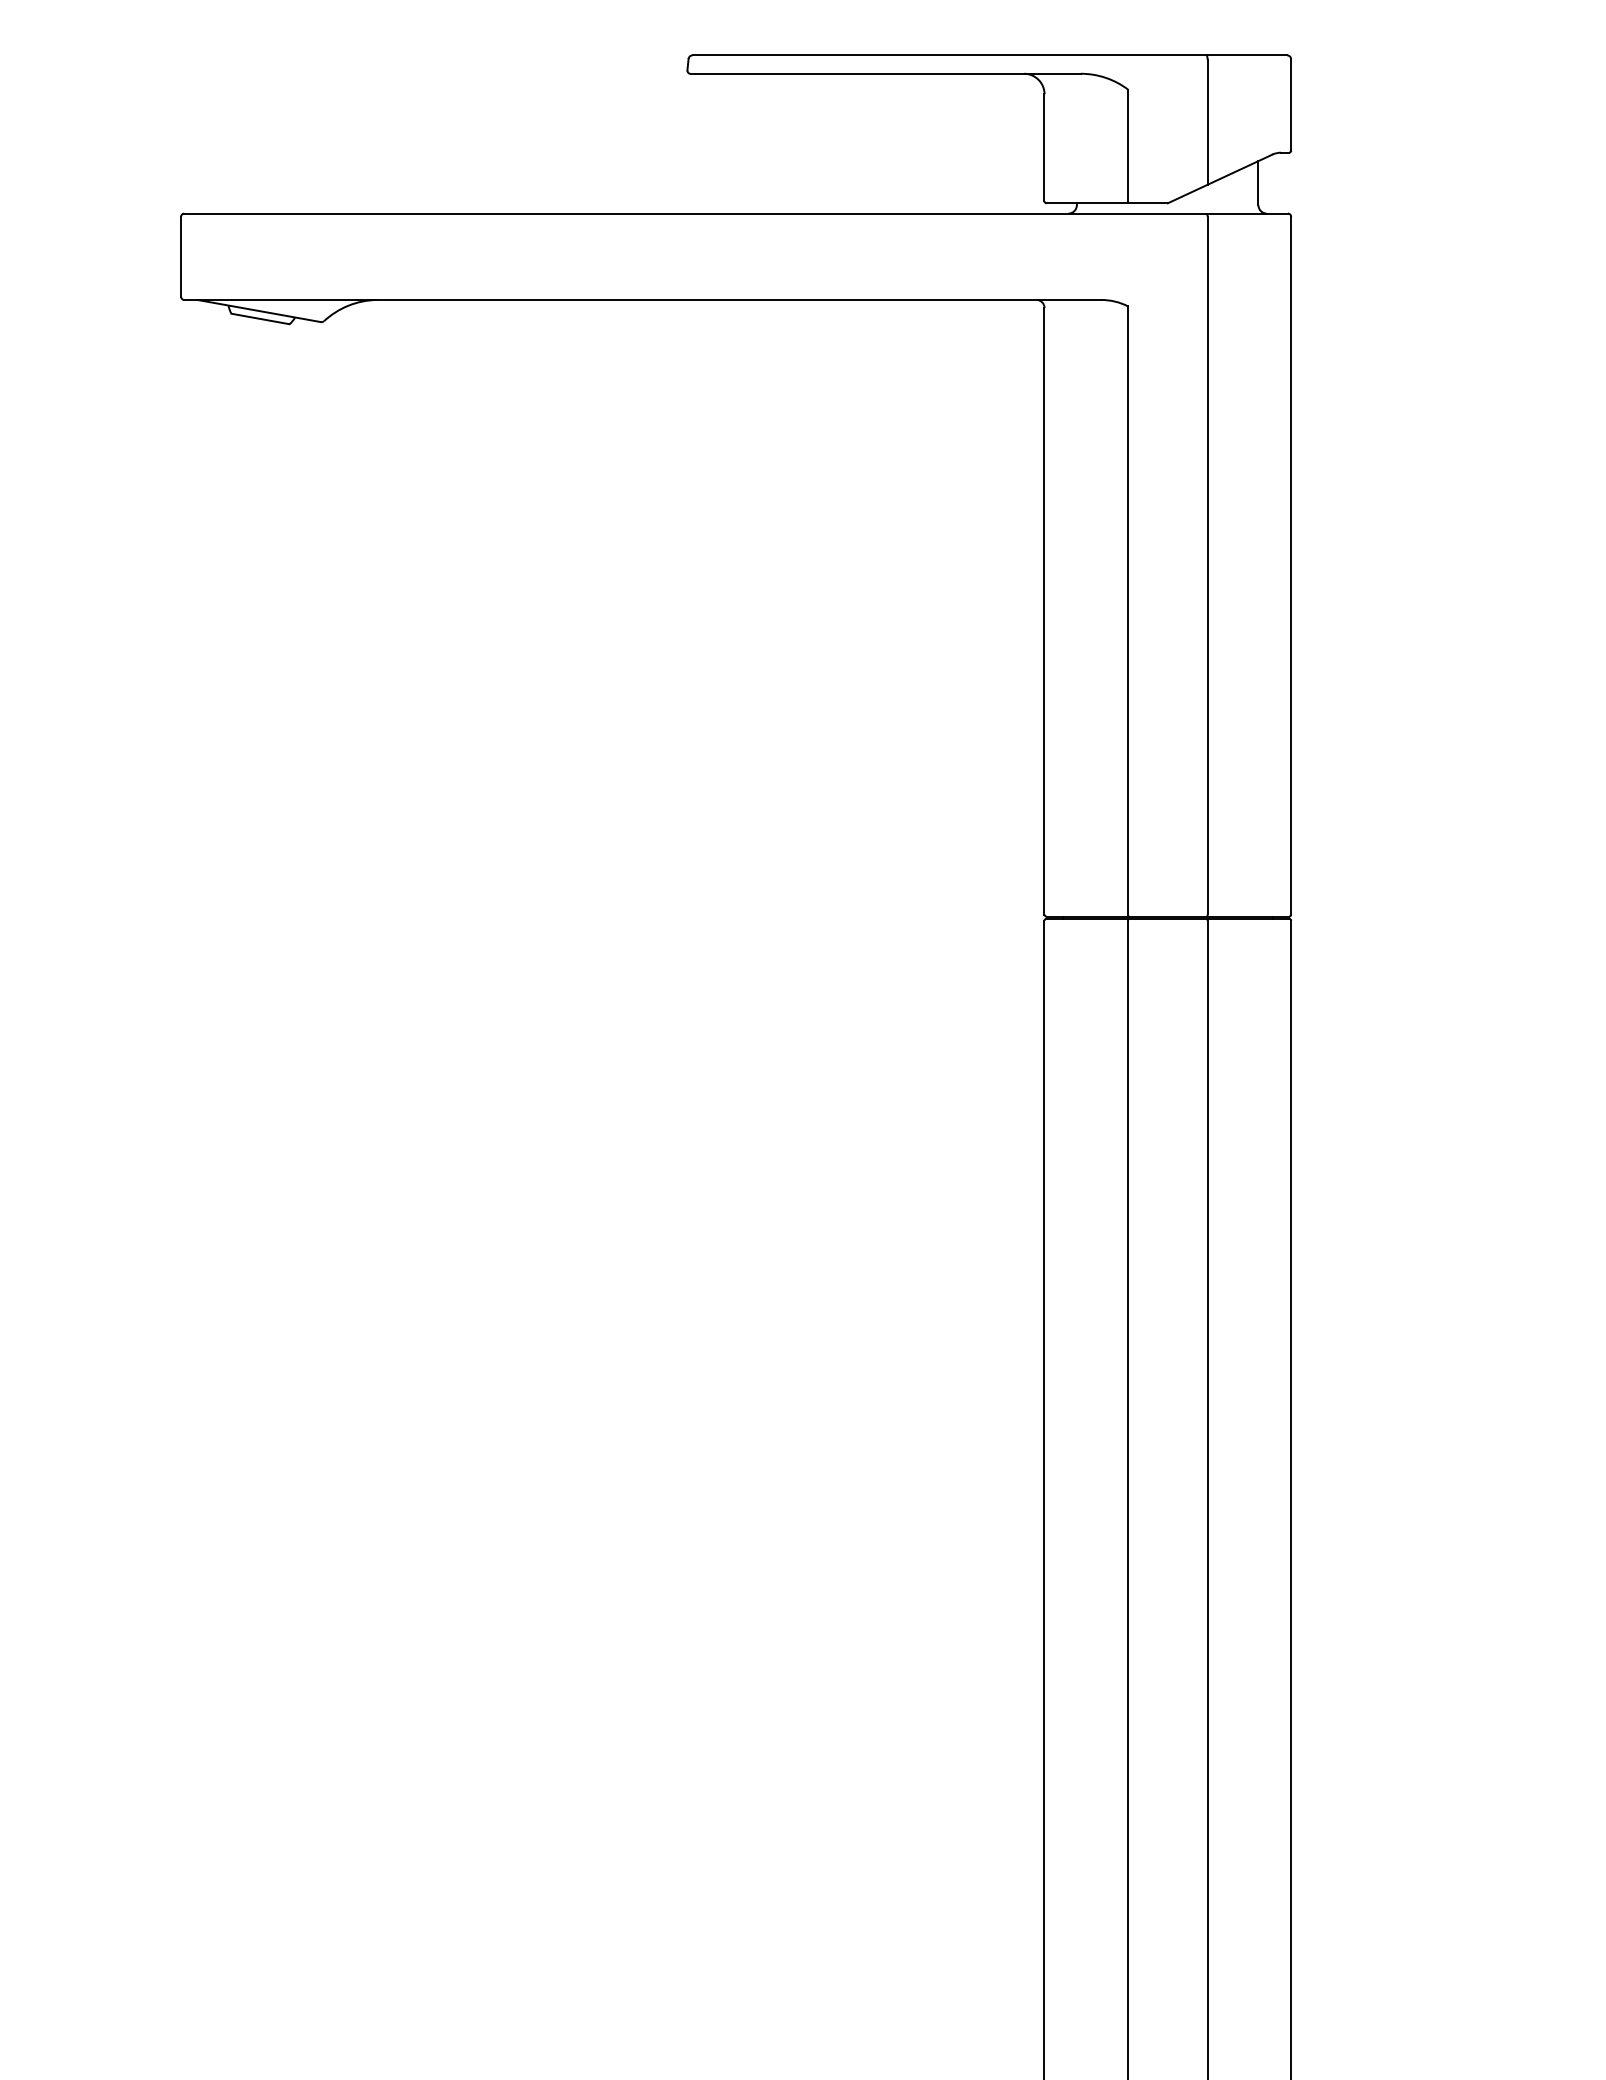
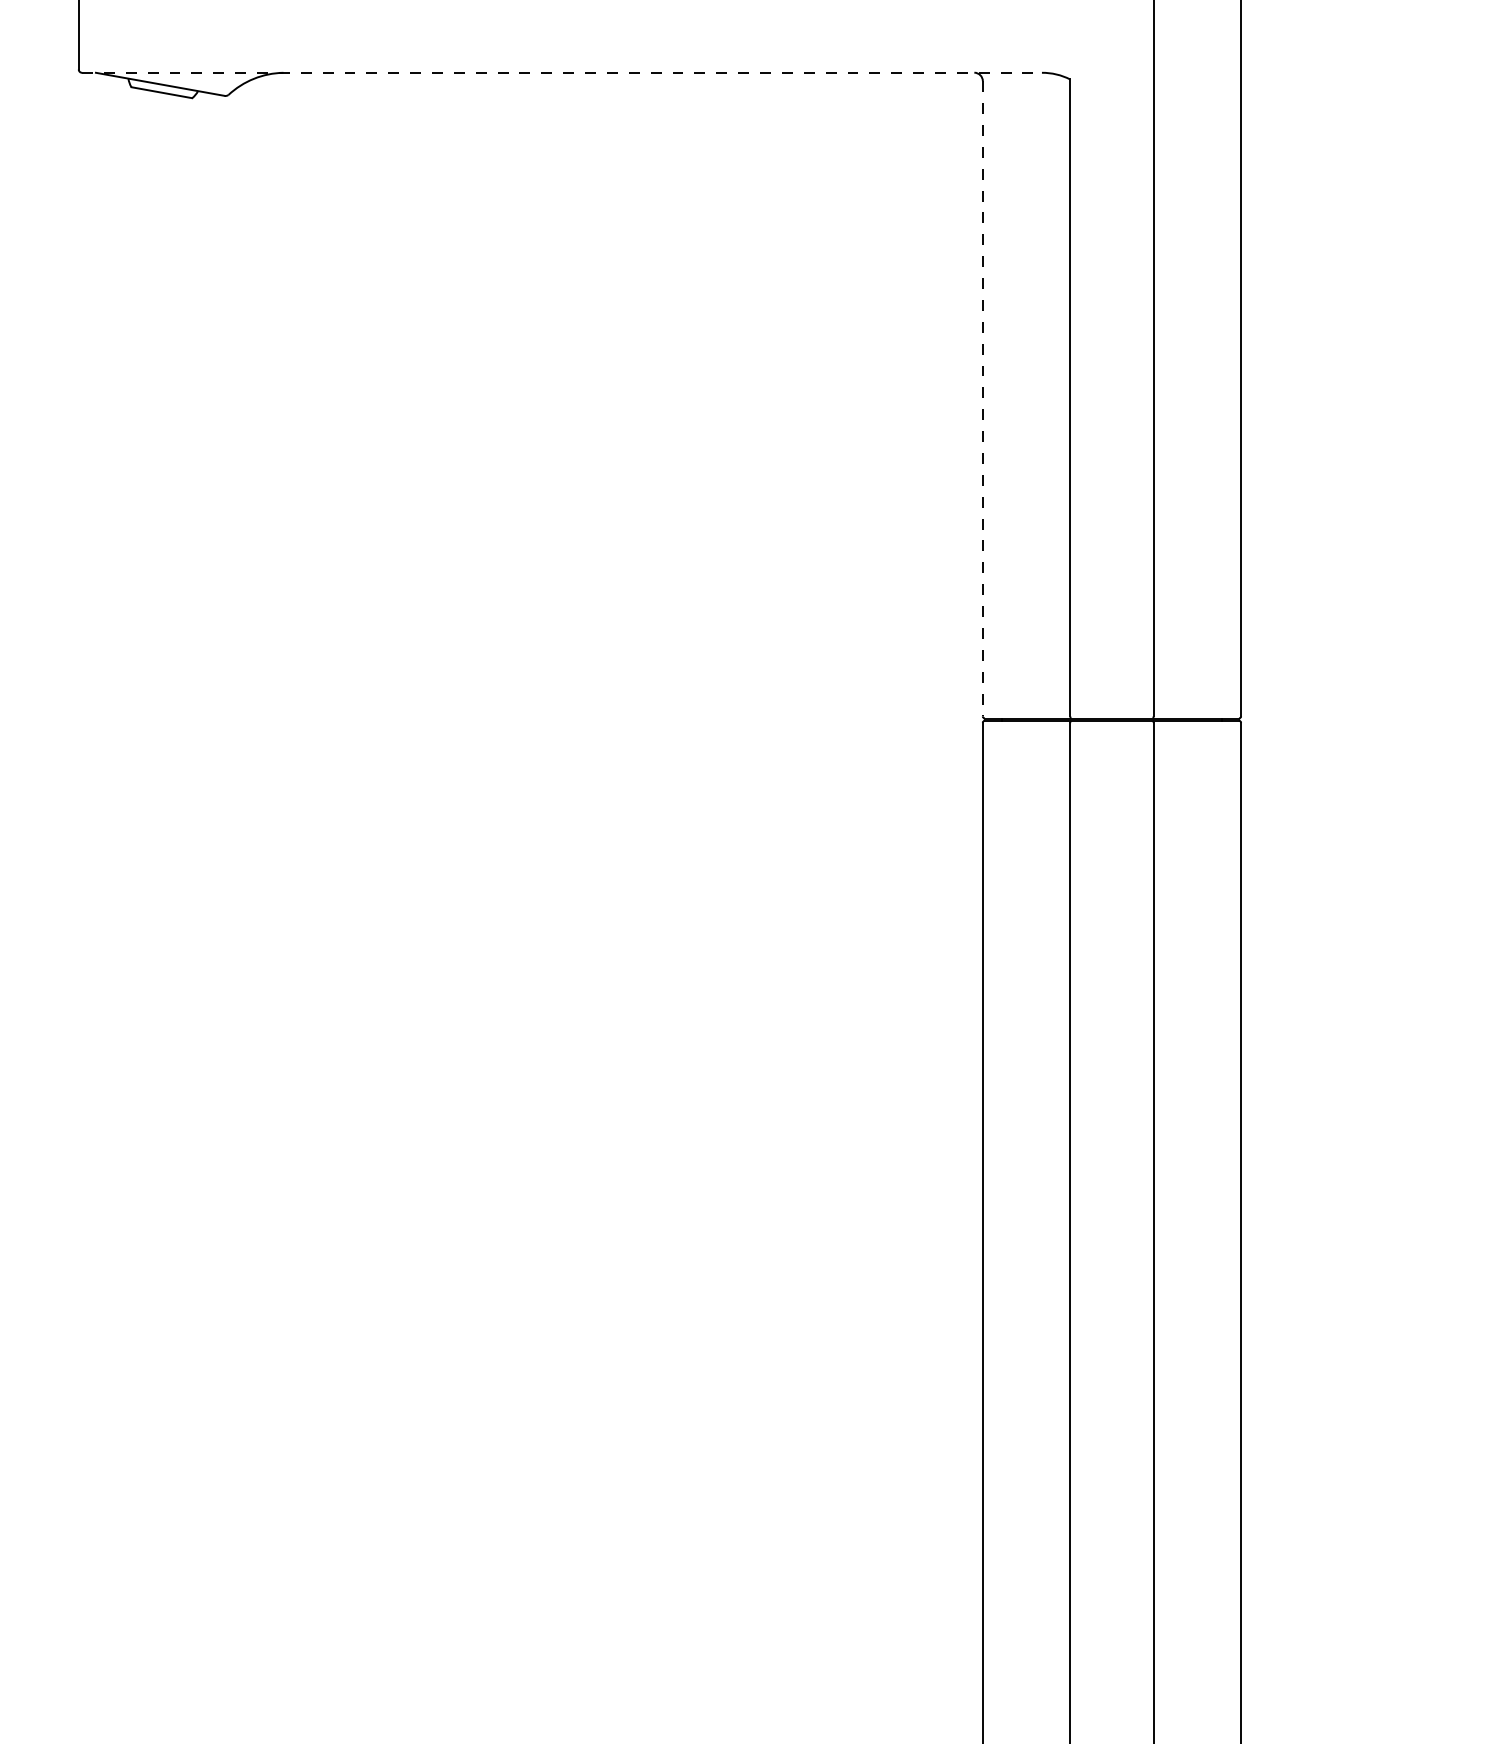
line: (643, 299) -> (562, 72), solid -> dashed
line: (1044, 611) -> (982, 399), solid -> dashed

